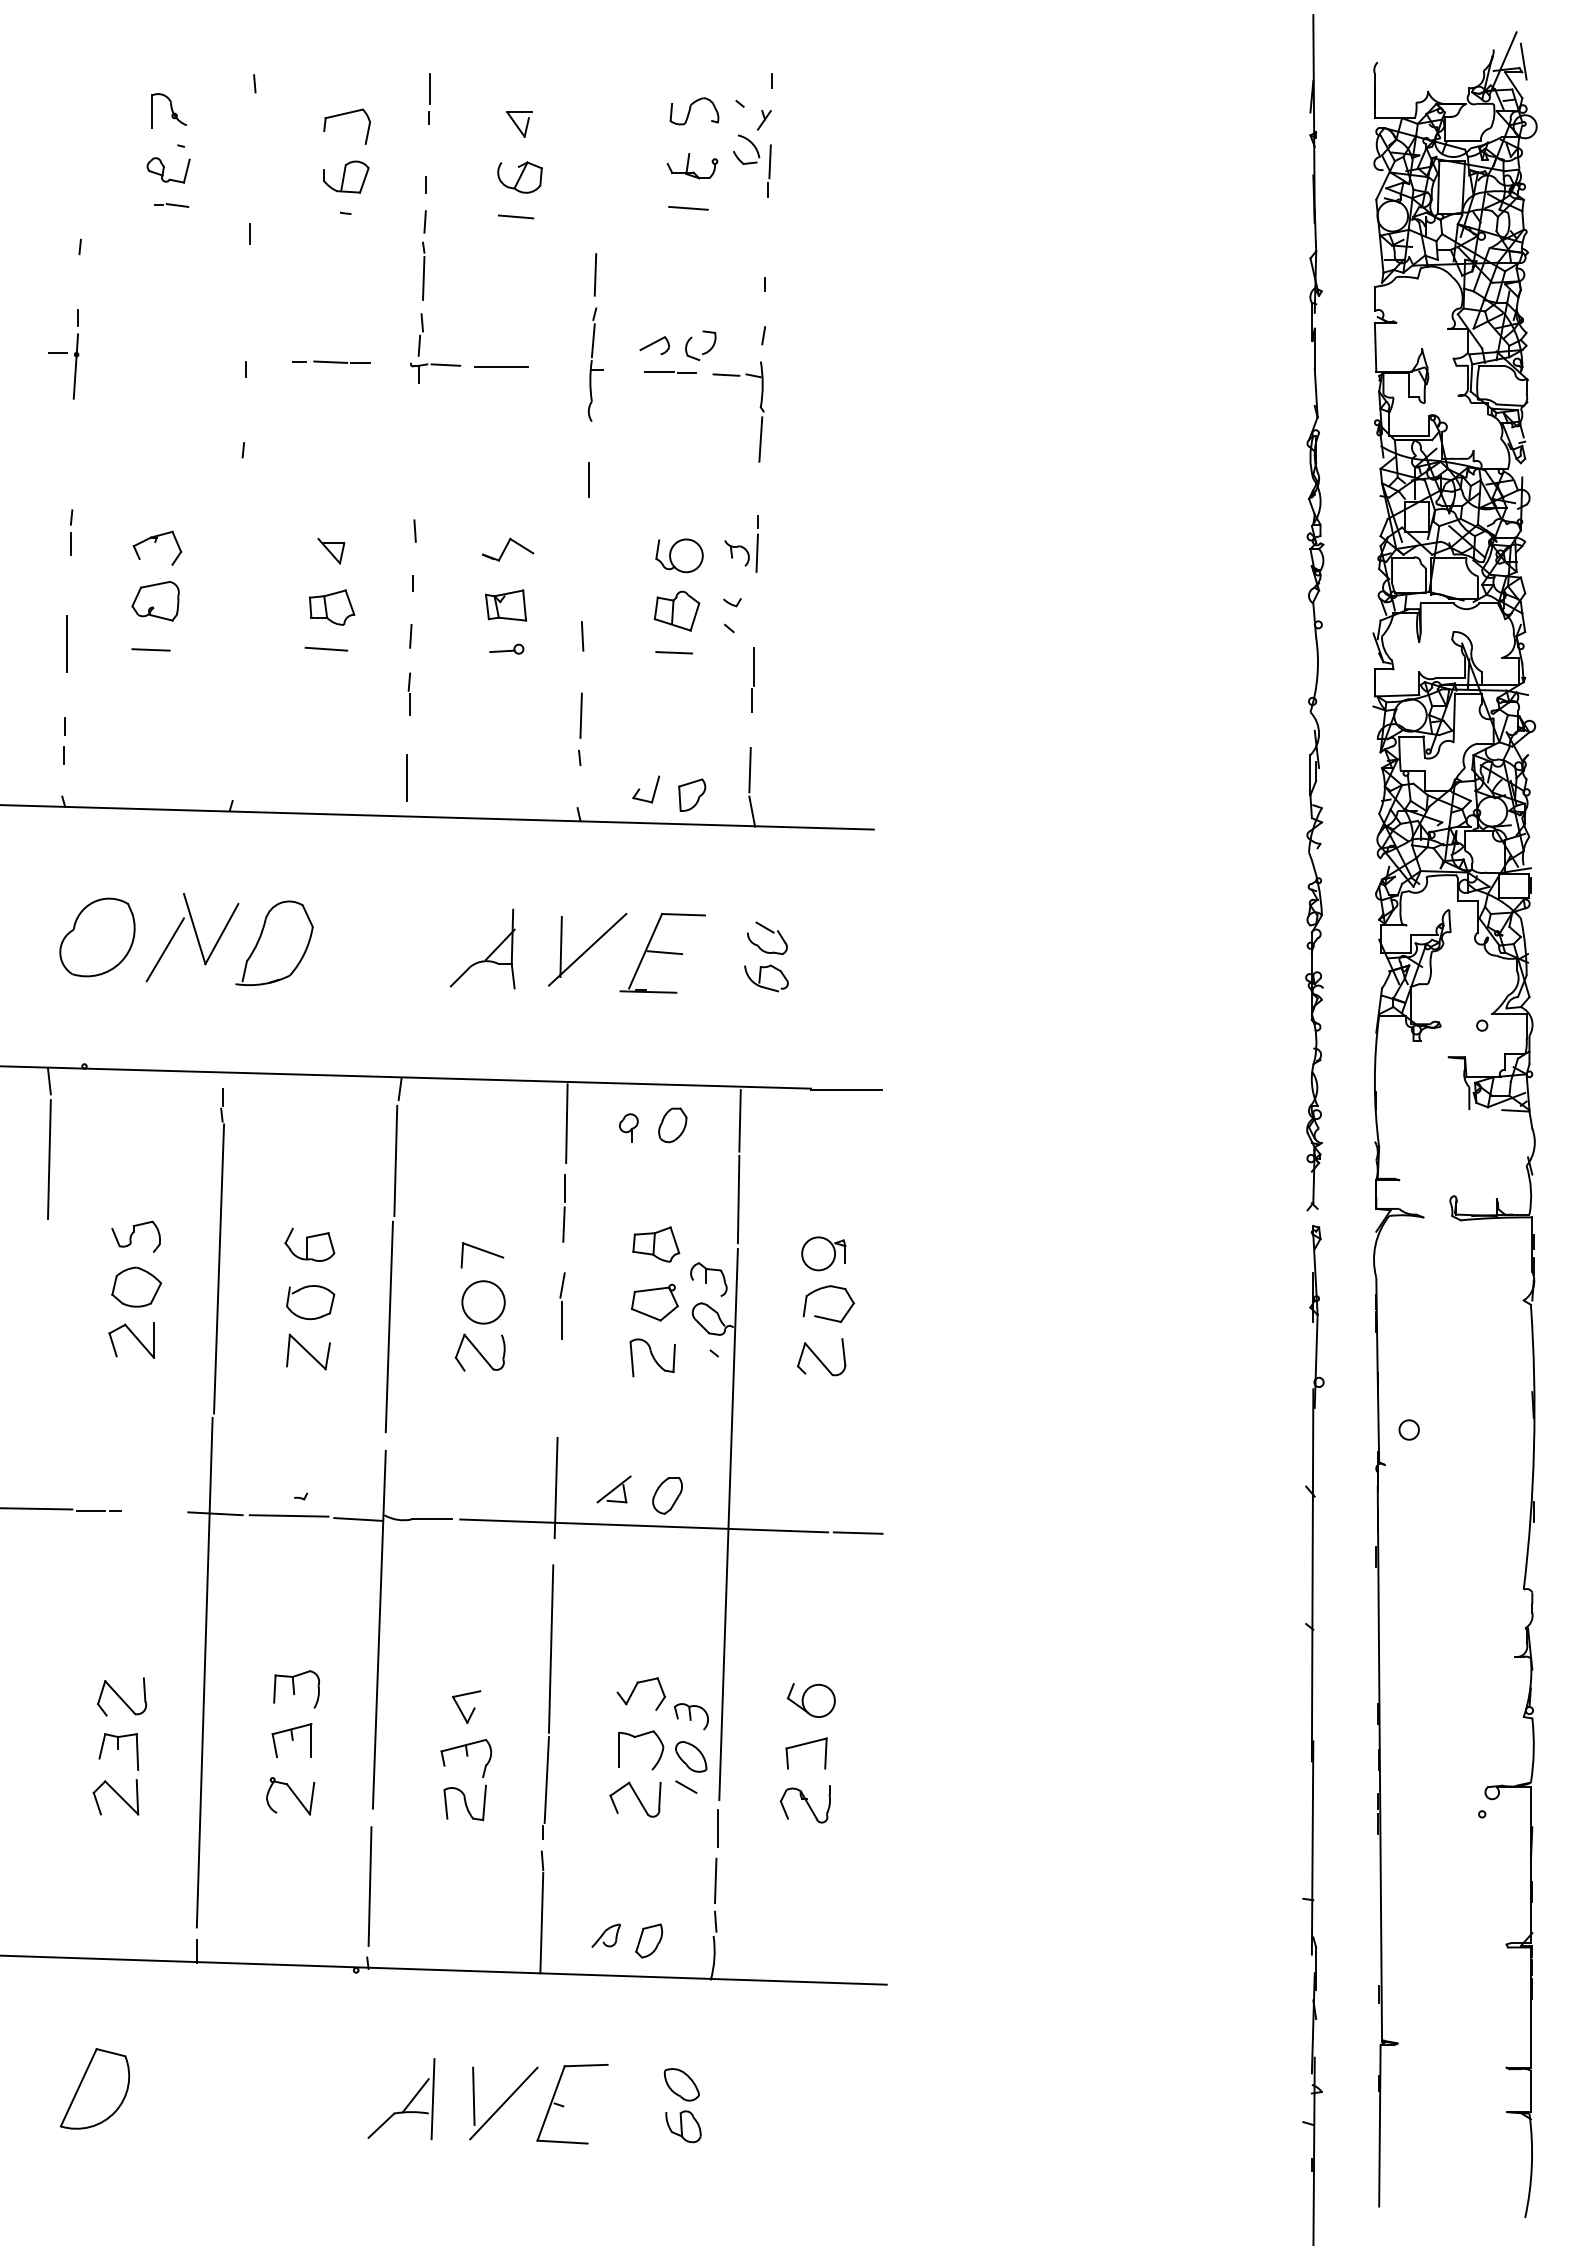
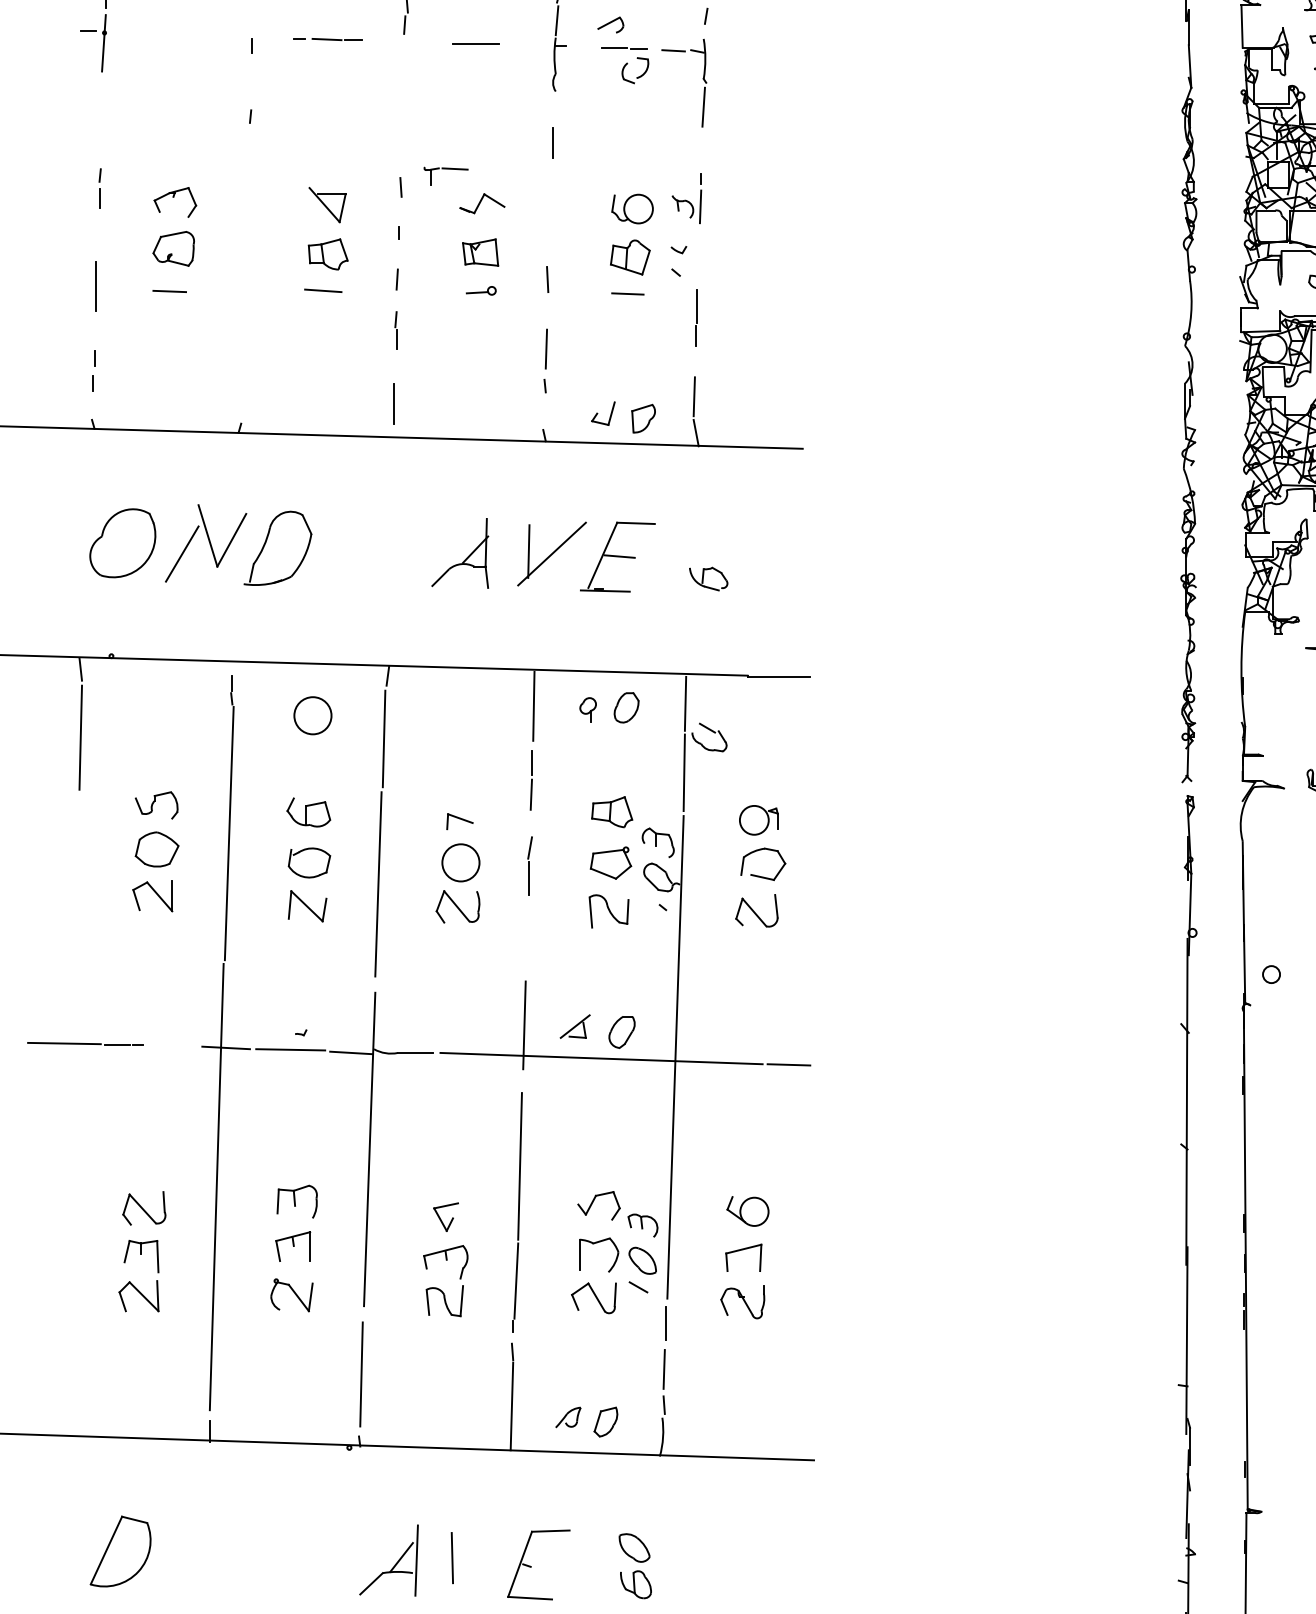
part: (704, 352) -> (638, 76), moved
part: (435, 365) -> (445, 169), moved
part: (331, 550) -> (327, 204), size x1.6
part: (769, 931) -> (711, 731), moved
circle: (314, 1134) -> (312, 715), added
part: (482, 1255) -> (459, 821), size x0.7
line: (503, 2103) -> (478, 1564), removed

